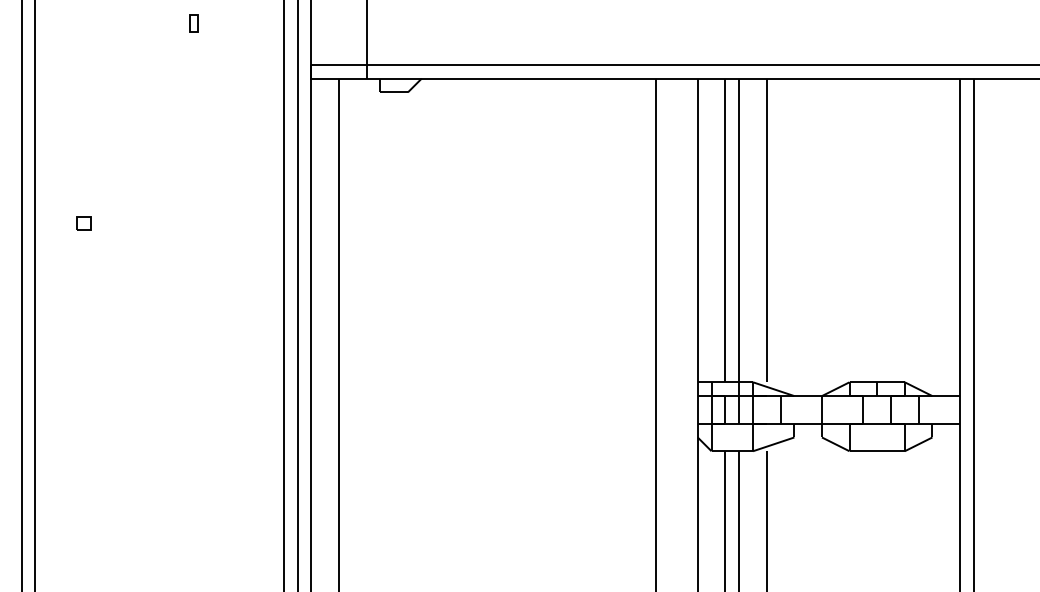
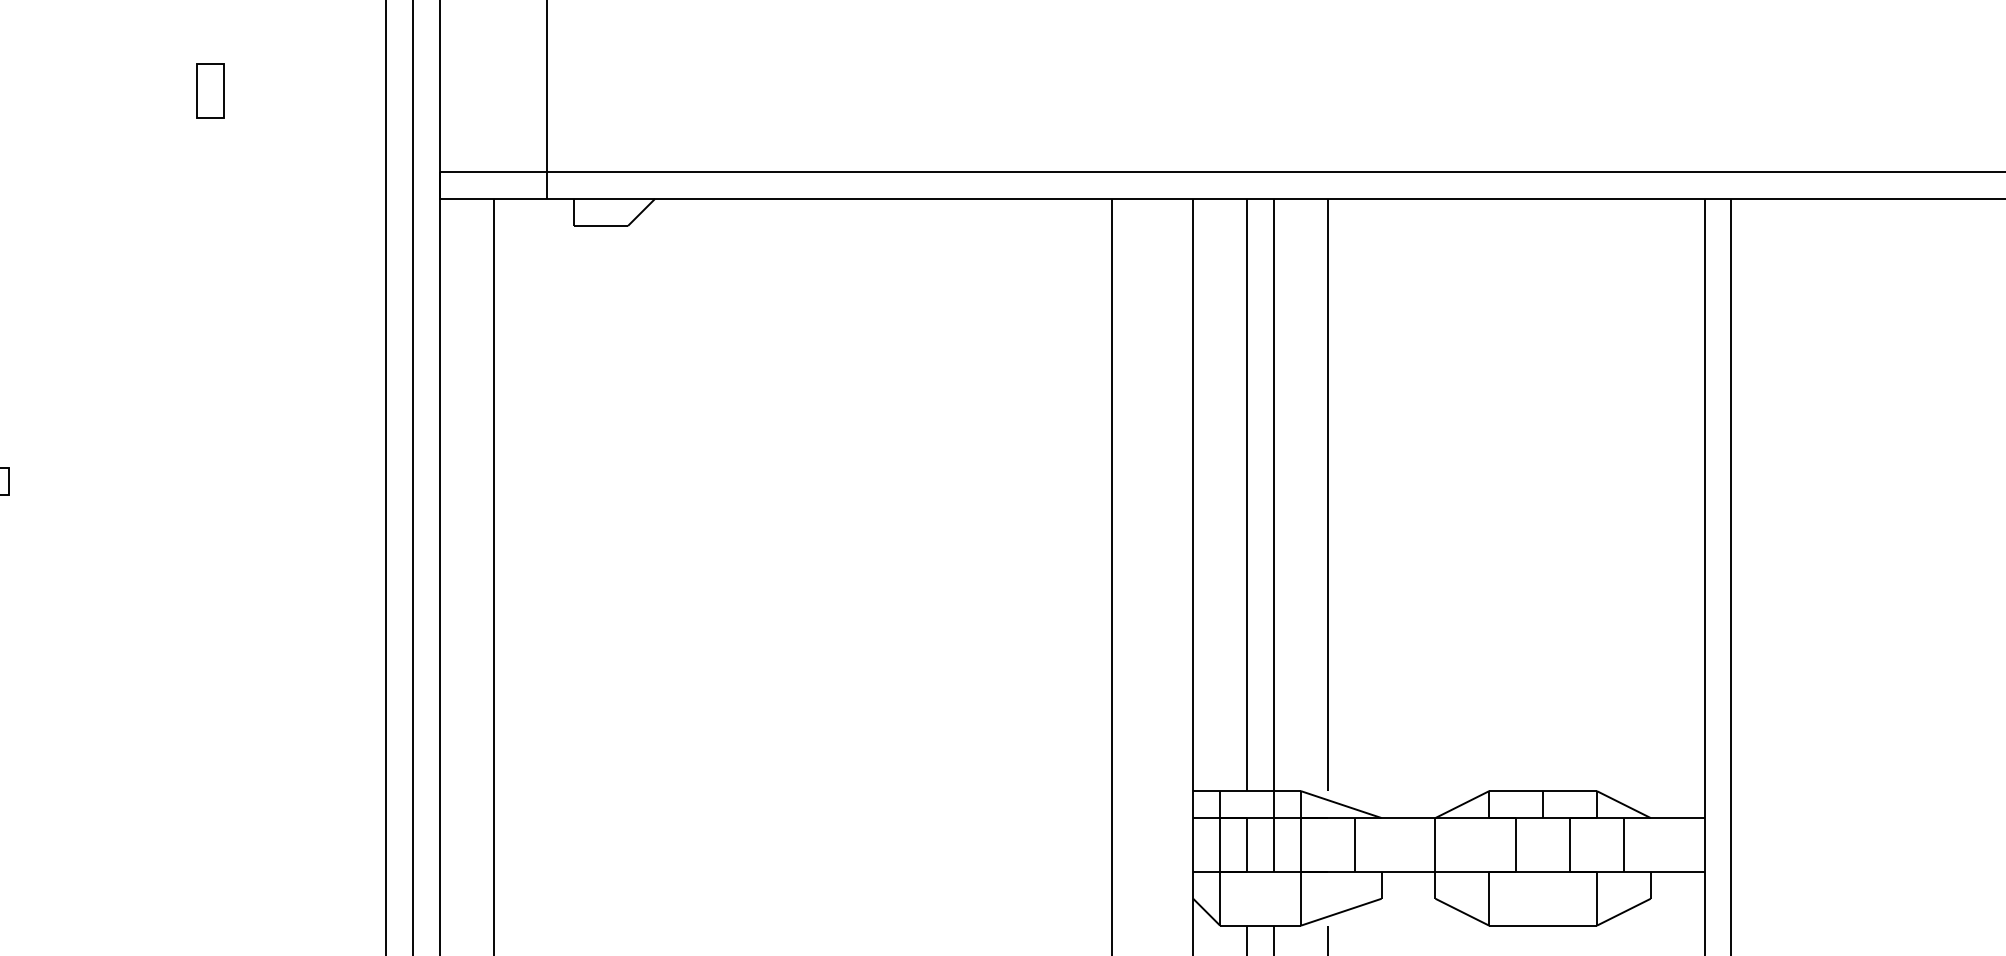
part: (193, 23) -> (209, 91), size x1.67

